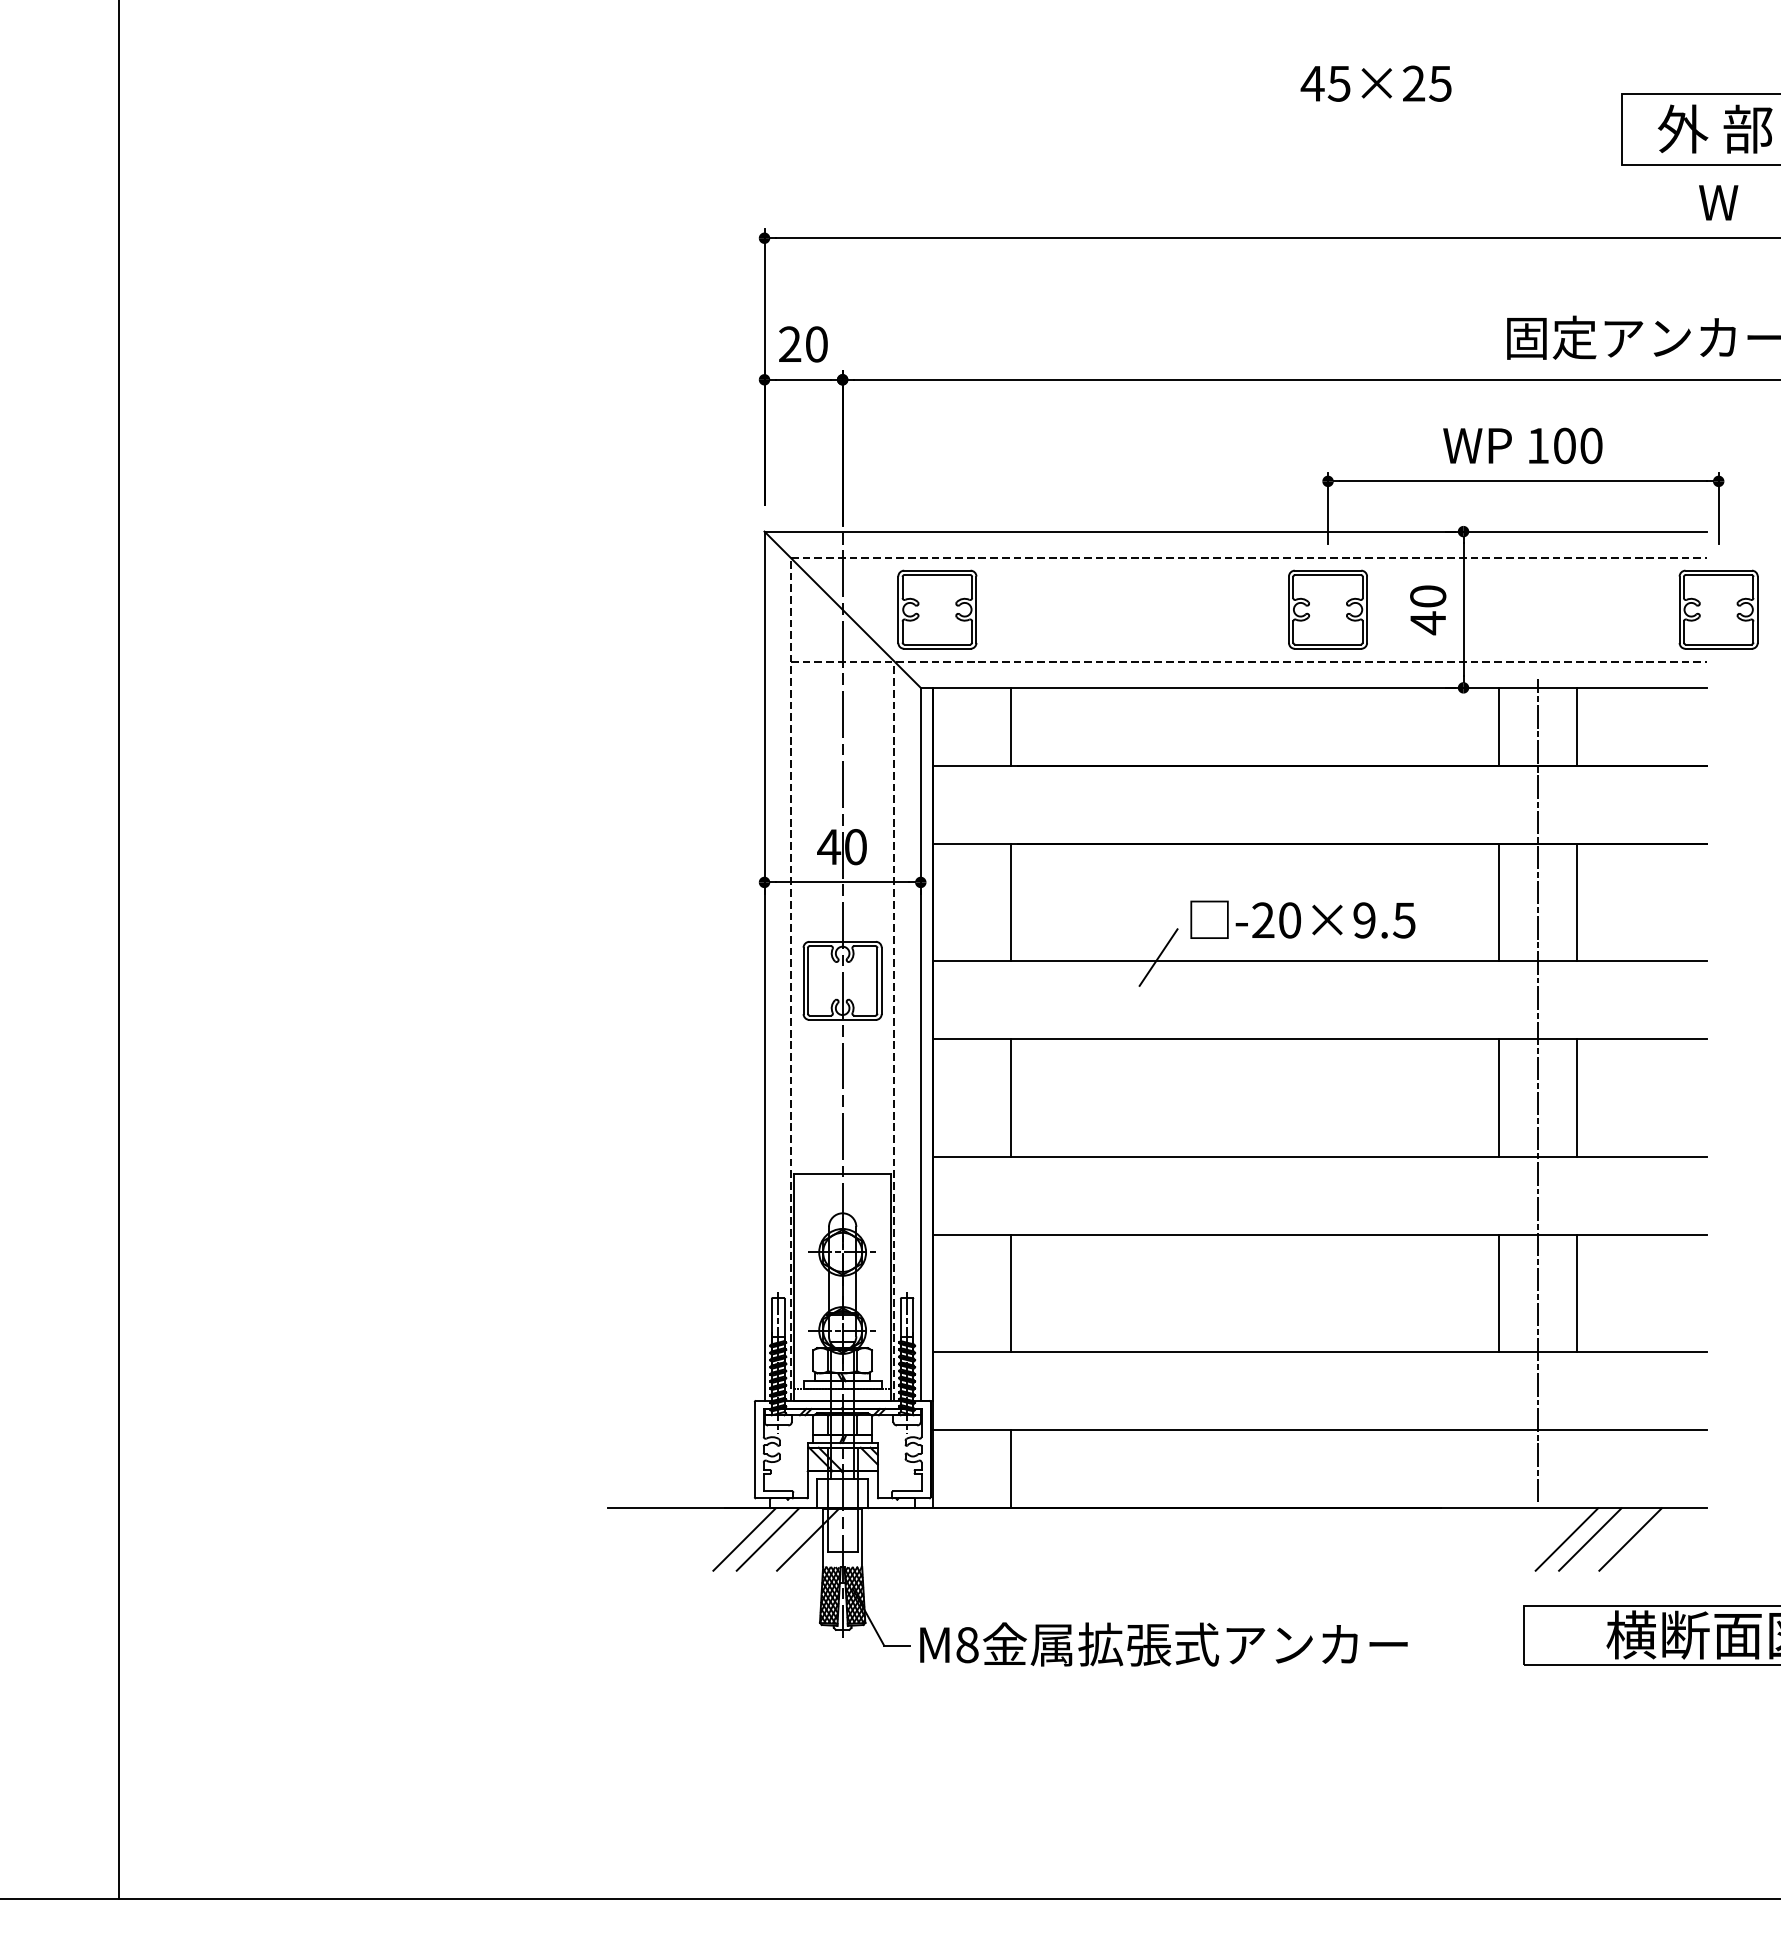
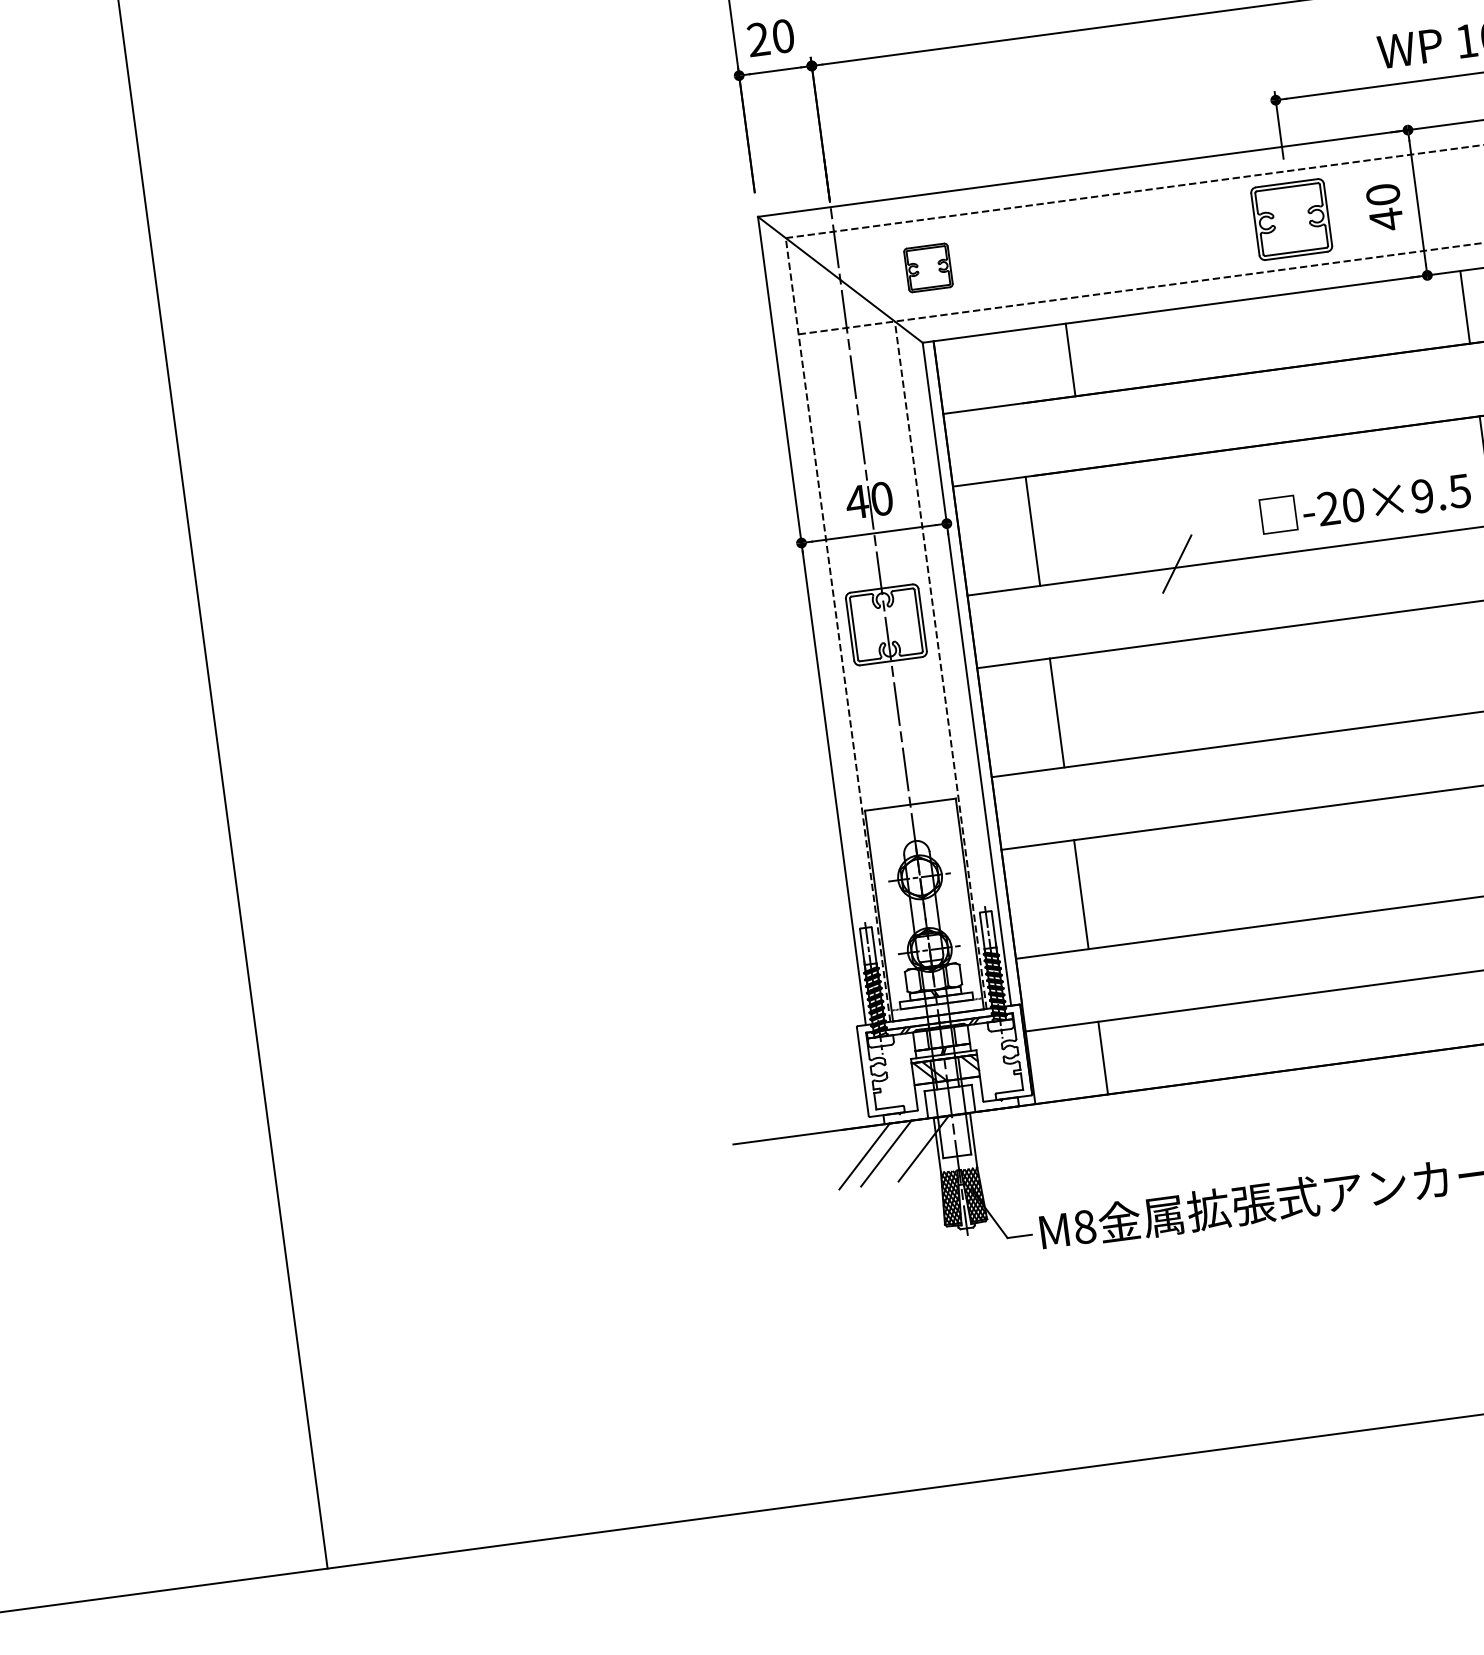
part: (937, 609) -> (928, 267), size x0.6
line: (1010, 726) -> (1070, 359), moved
text: (1302, 919) -> (1364, 502), moved

